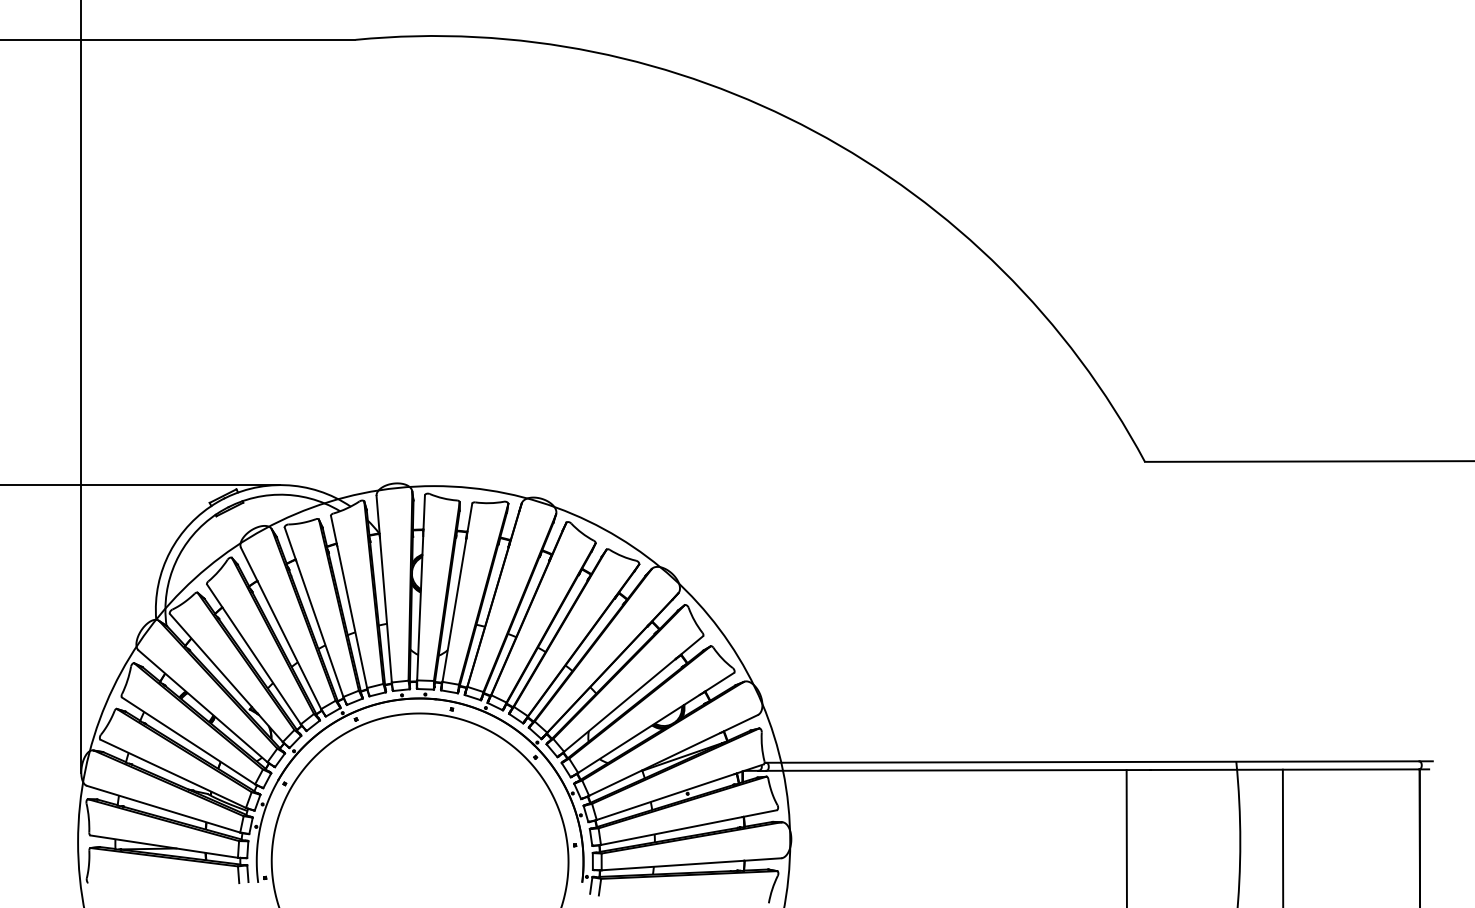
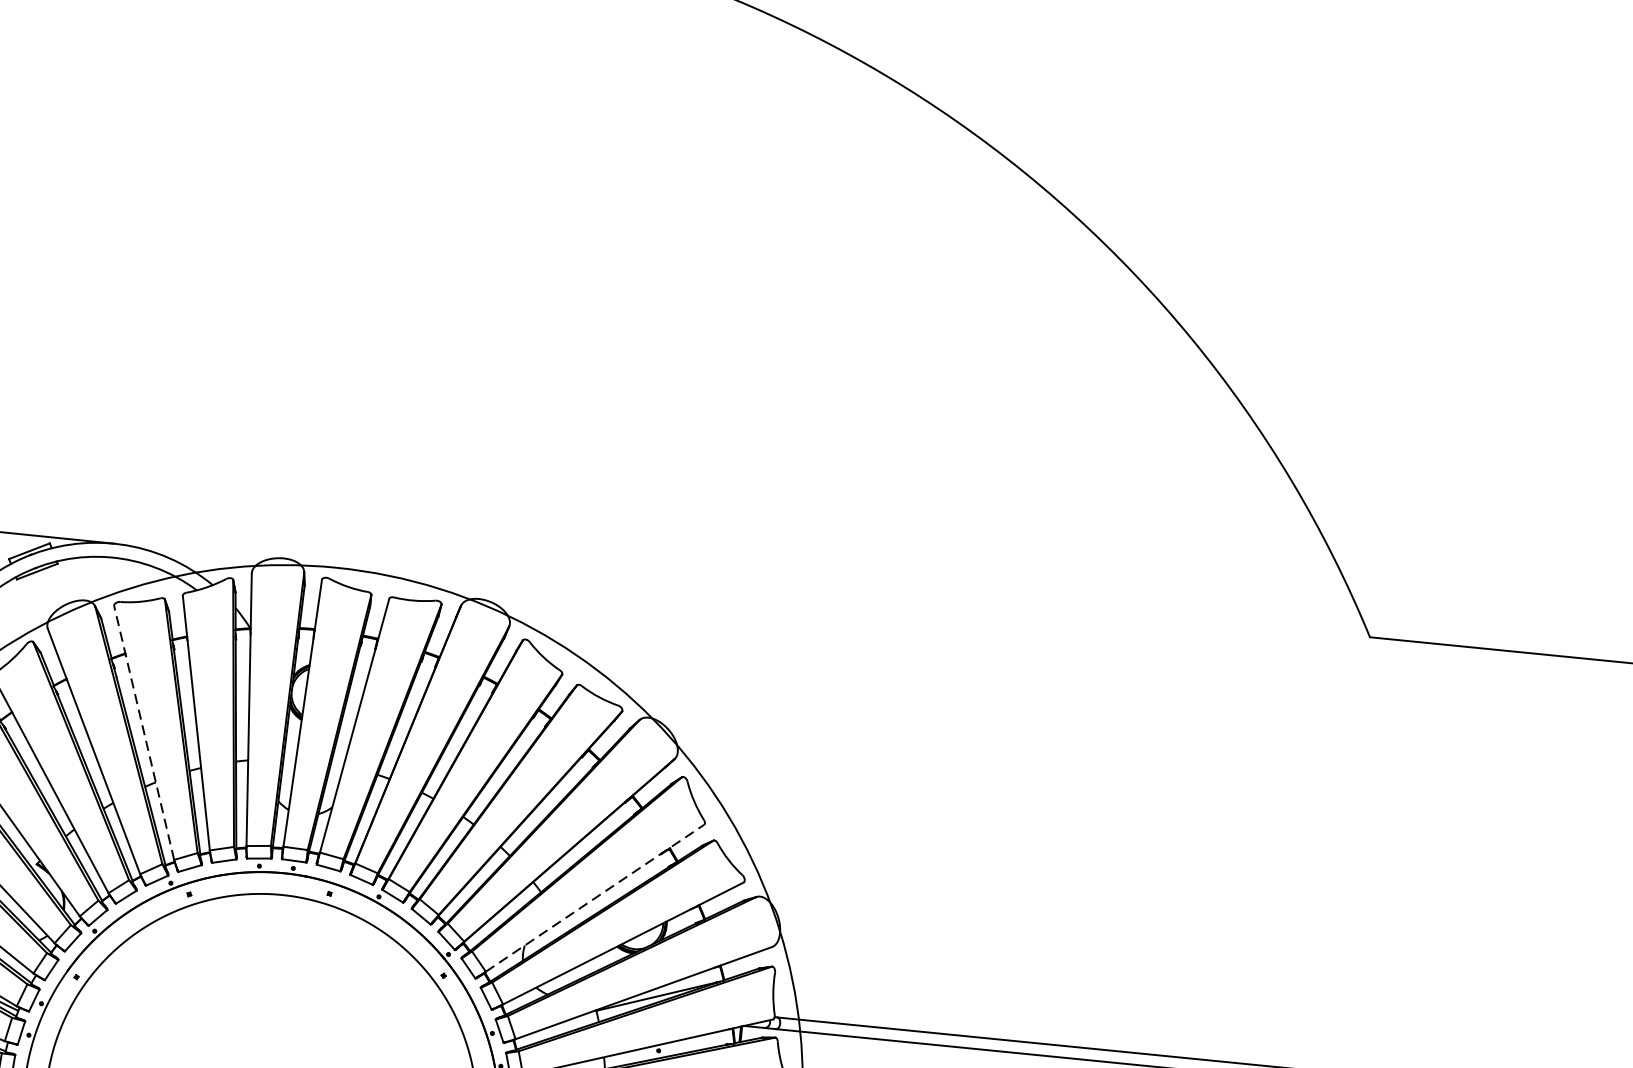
line: (314, 612) -> (144, 733), solid -> dashed
line: (633, 693) -> (594, 897), solid -> dashed

